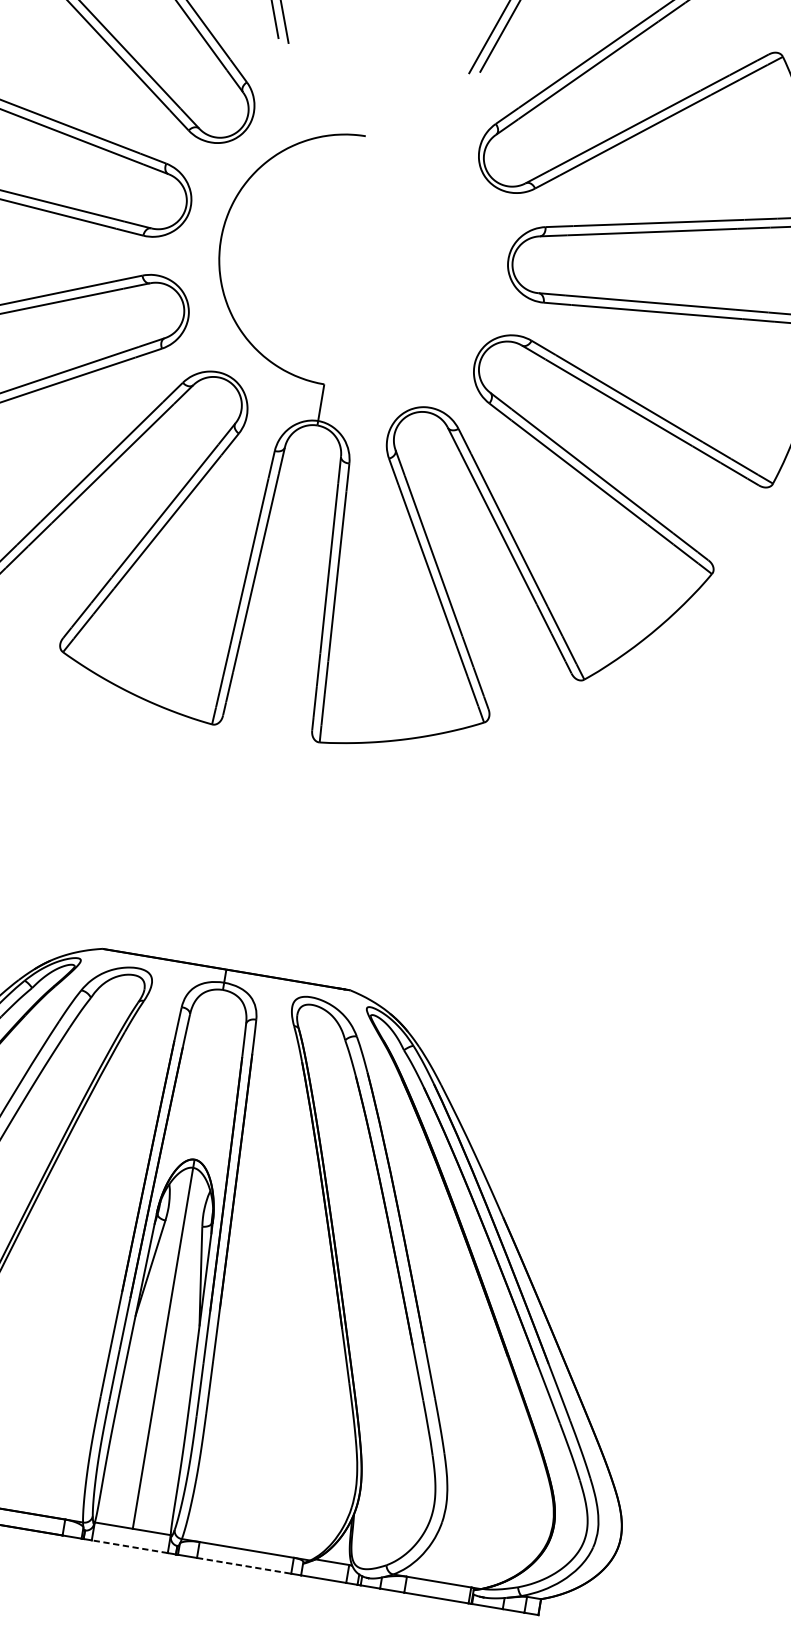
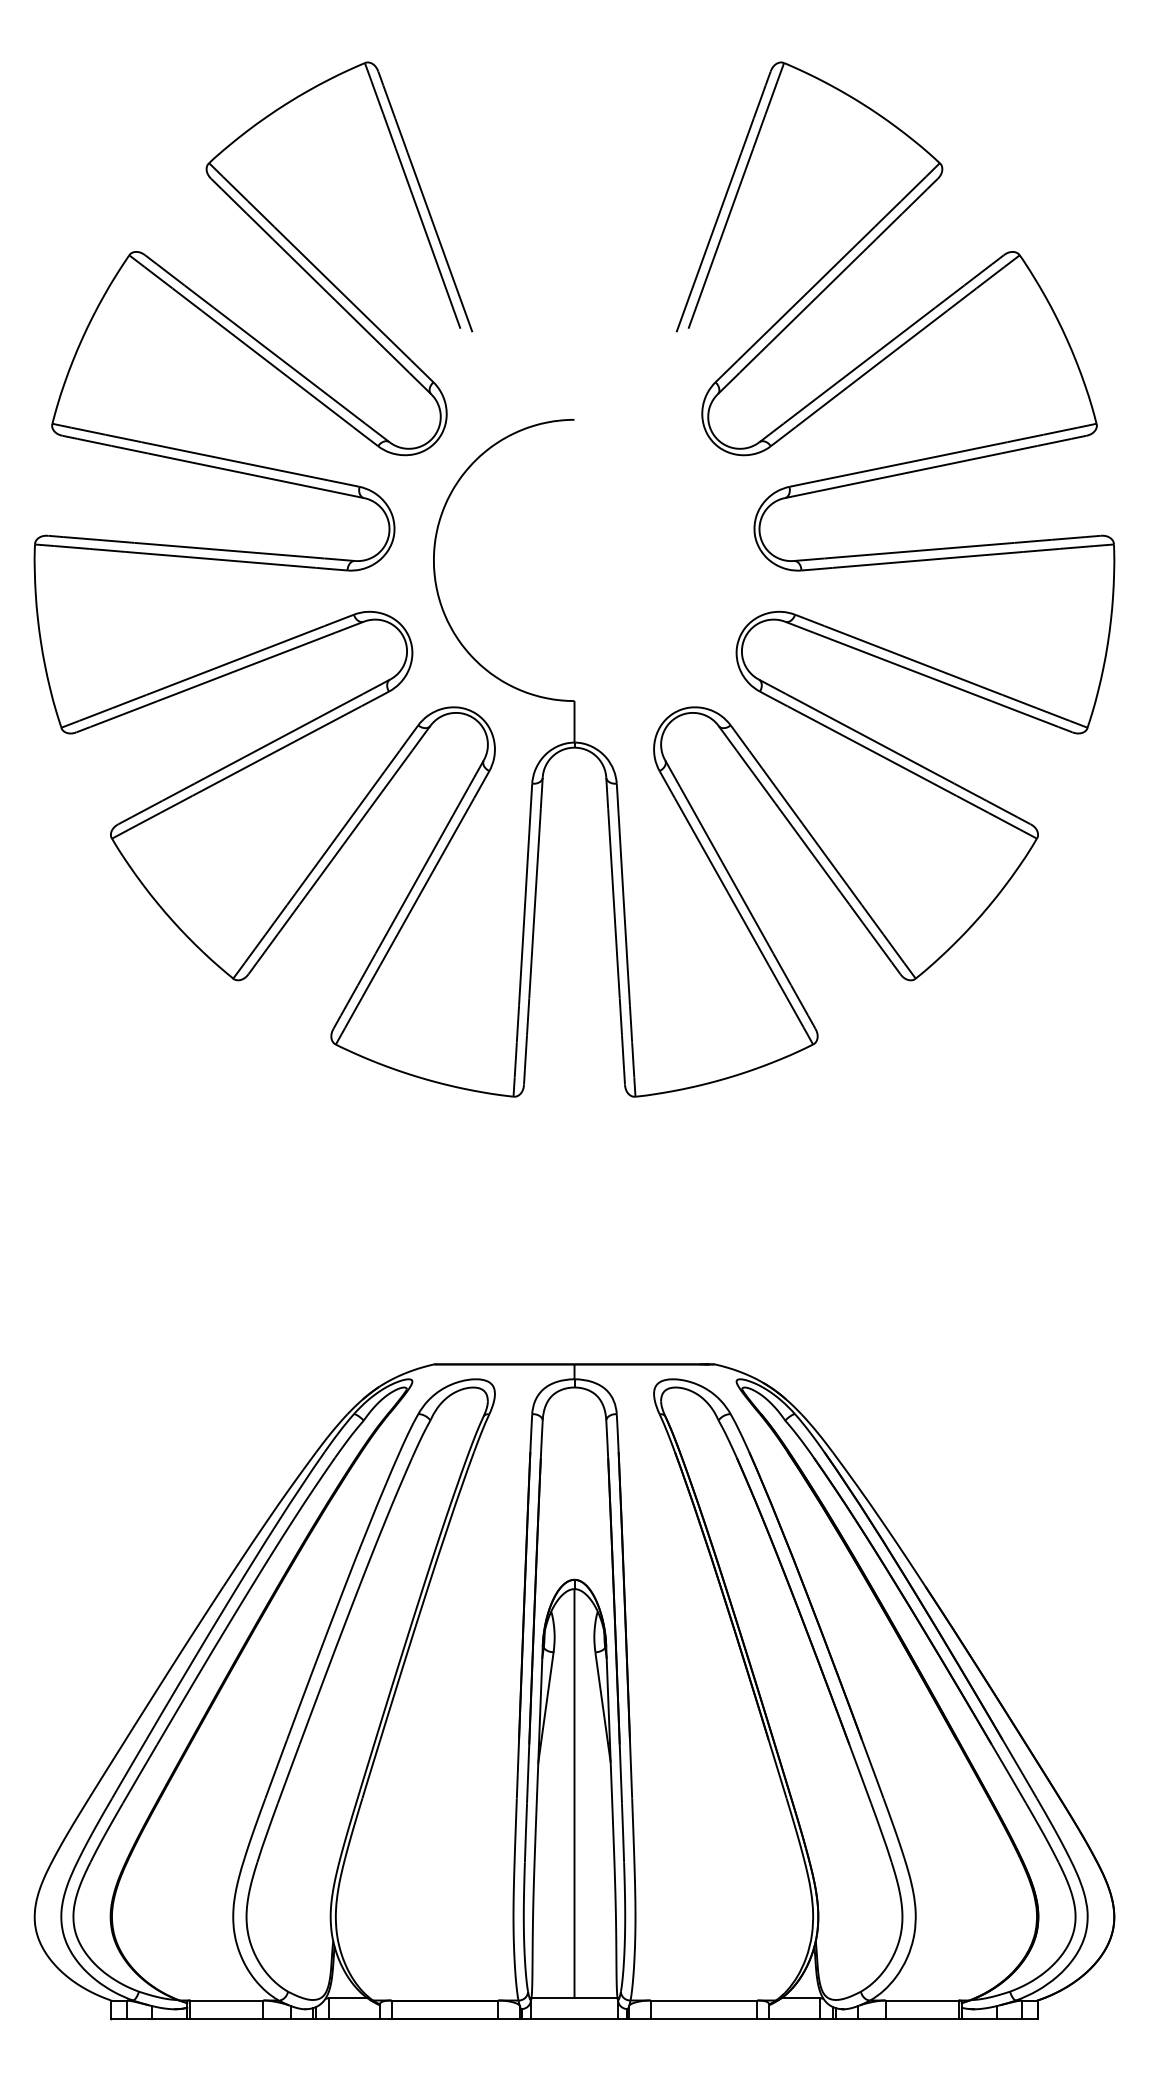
line: (129, 1546) -> (574, 2018), dashed -> solid
line: (244, 1565) -> (704, 2018), dashed -> solid

